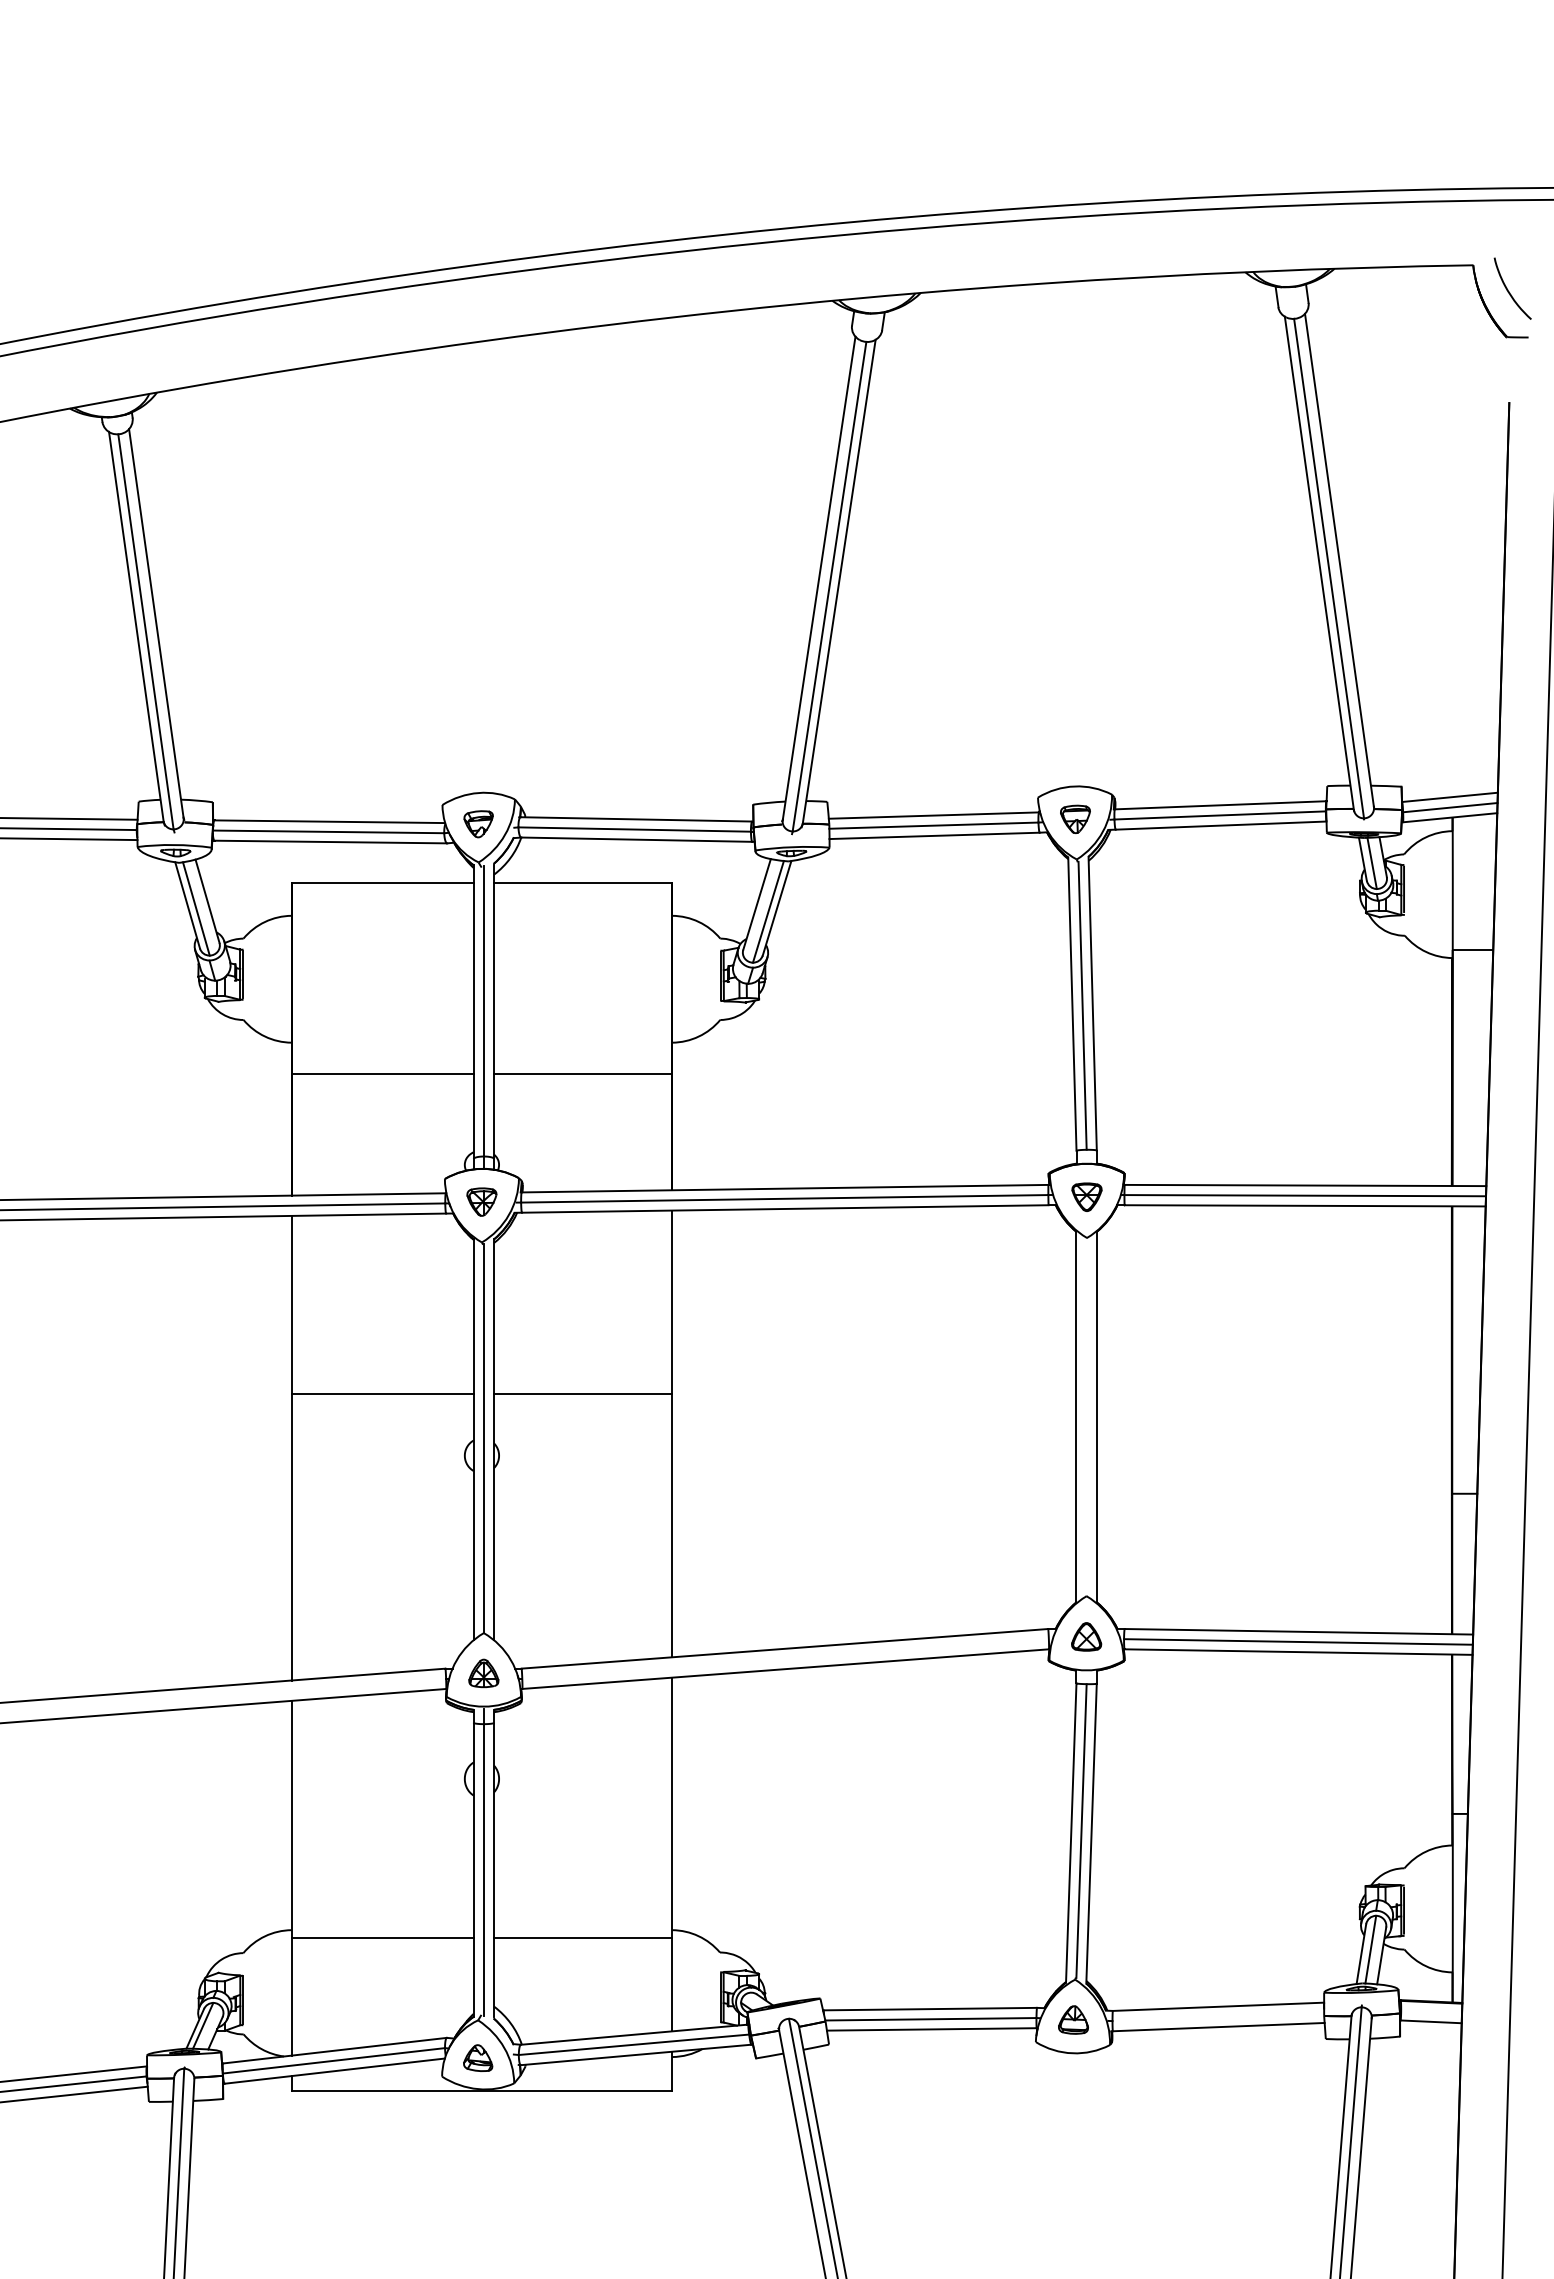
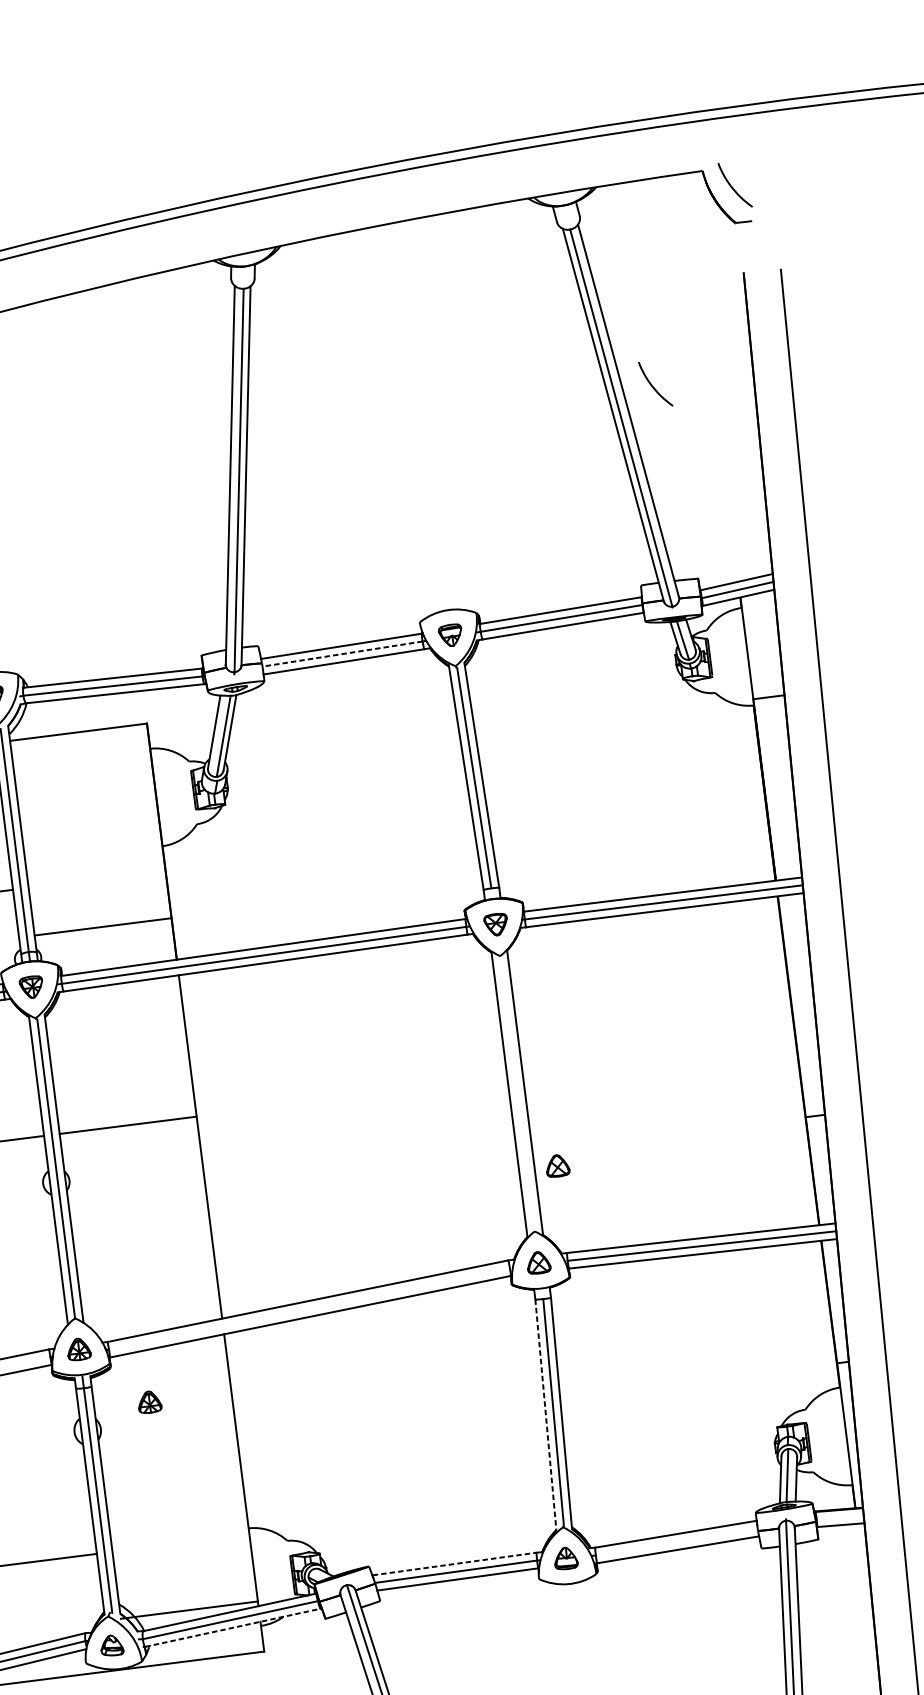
curve: (1374, 531) -> (652, 385), added
line: (933, 825) -> (342, 653), solid -> dashed
line: (583, 1074) -> (103, 926), moved
part: (1126, 1515) -> (557, 1165), added
part: (565, 1752) -> (149, 1402), added
line: (1071, 1833) -> (546, 1415), solid -> dashed
line: (583, 1938) -> (189, 1610), moved
line: (930, 2009) -> (454, 1564), solid -> dashed
line: (636, 2054) -> (233, 1627), solid -> dashed

